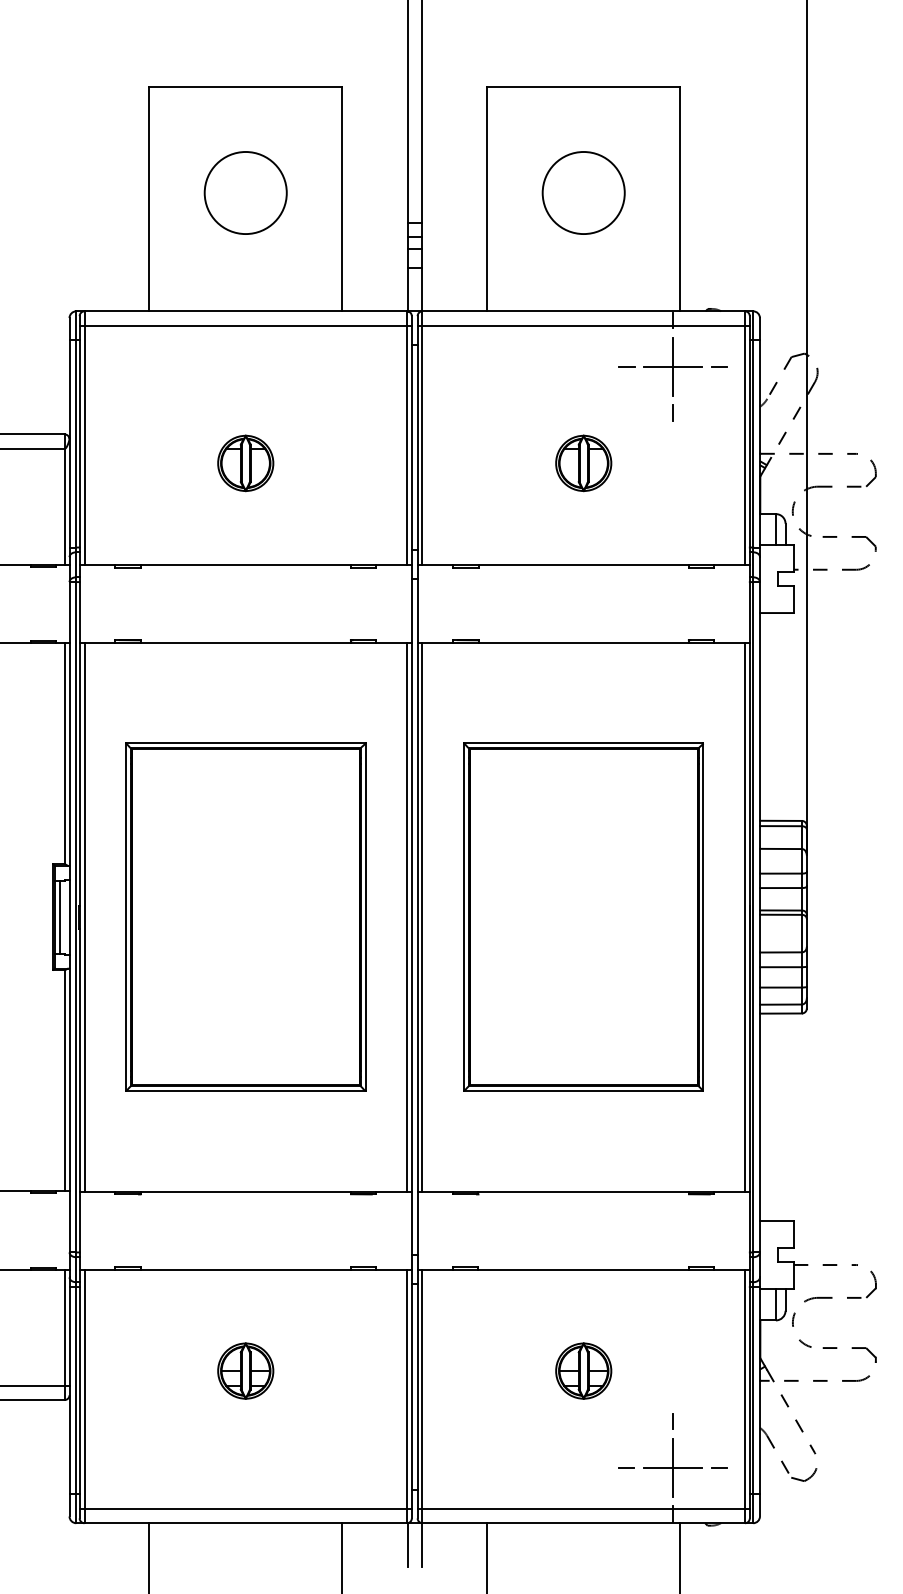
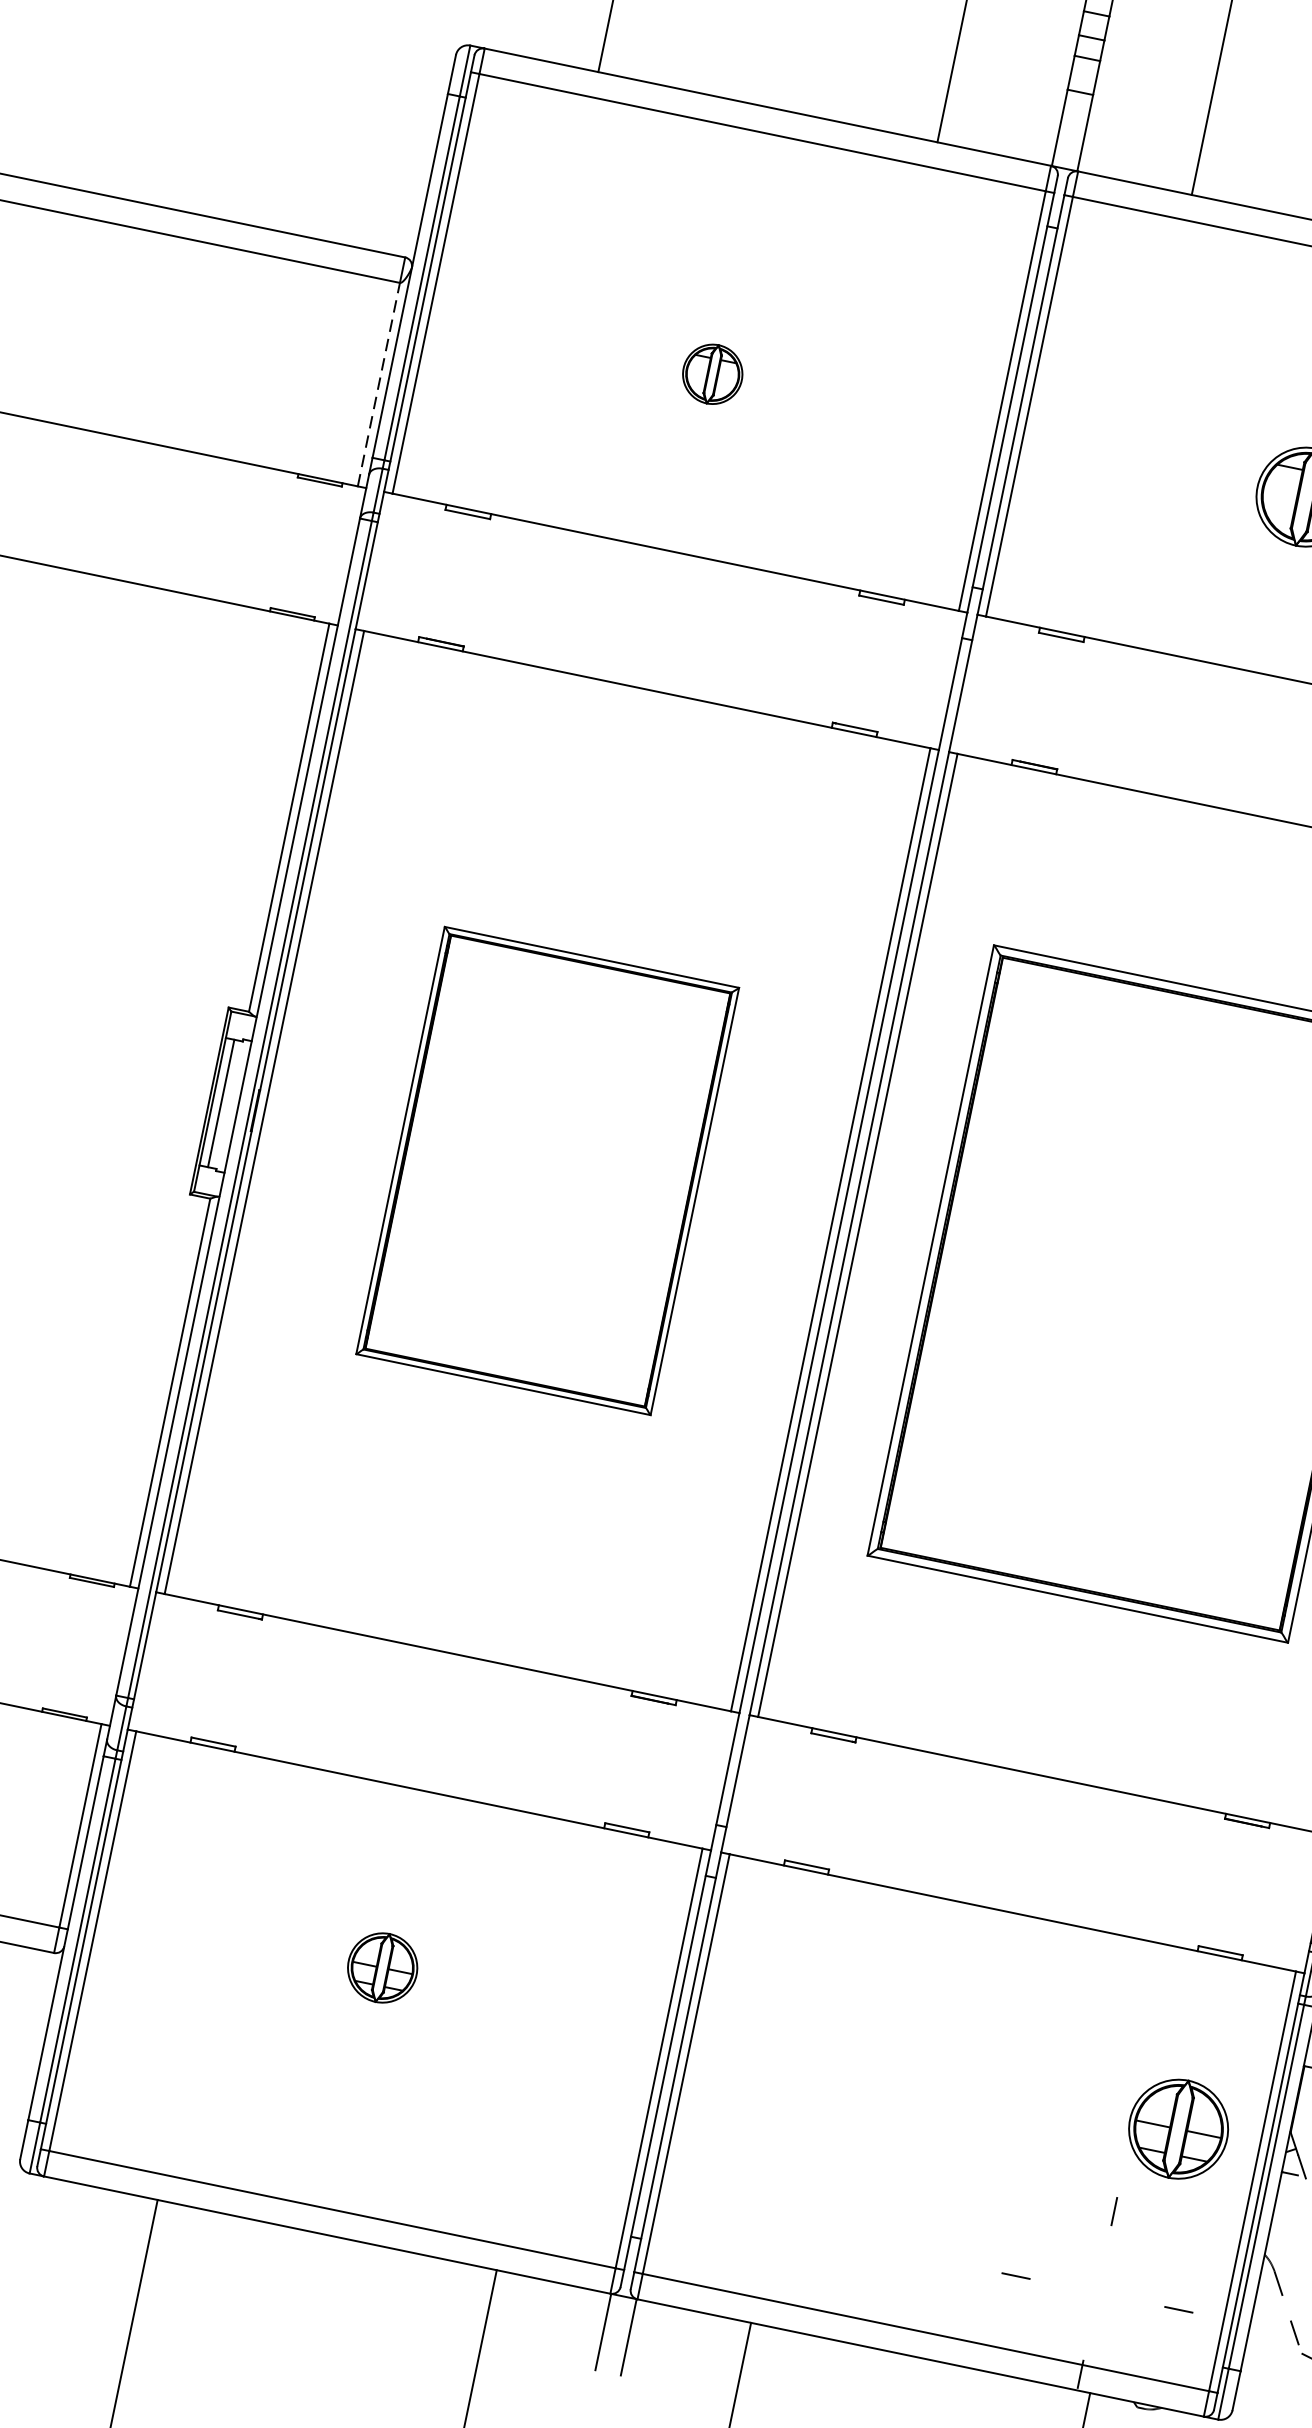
part: (245, 463) -> (712, 374), size x0.6
line: (64, 506) -> (378, 383), solid -> dashed
part: (245, 916) -> (547, 1169), size x0.7
part: (245, 1370) -> (382, 1966), size x0.7
part: (583, 1370) -> (1178, 2128), moved
part: (672, 1467) -> (1096, 2292), removed

